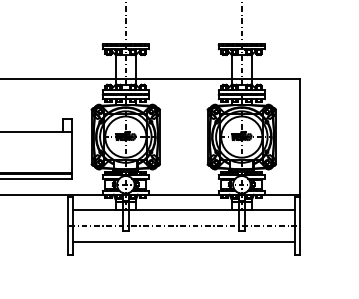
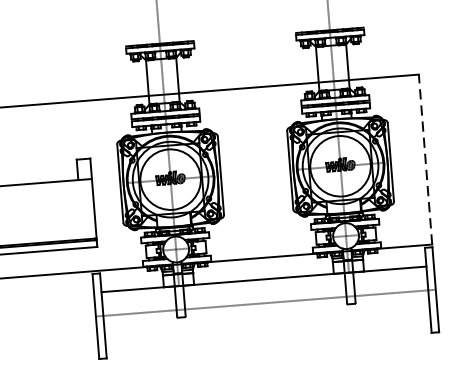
line: (299, 137) -> (425, 160), solid -> dashed
line: (183, 242) -> (267, 327), removed

